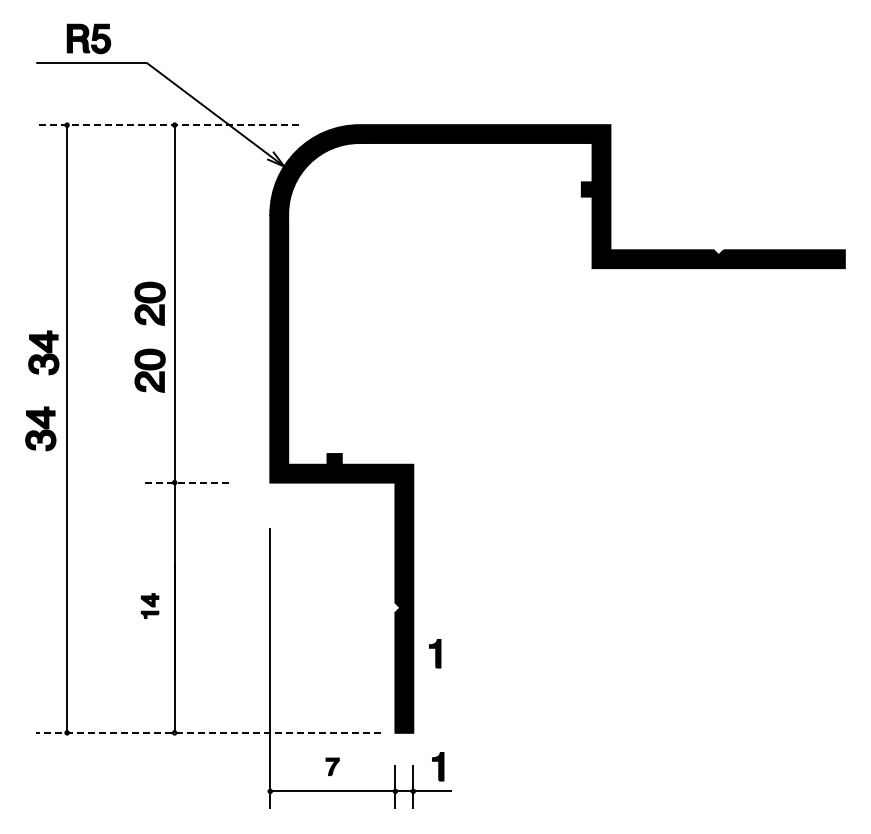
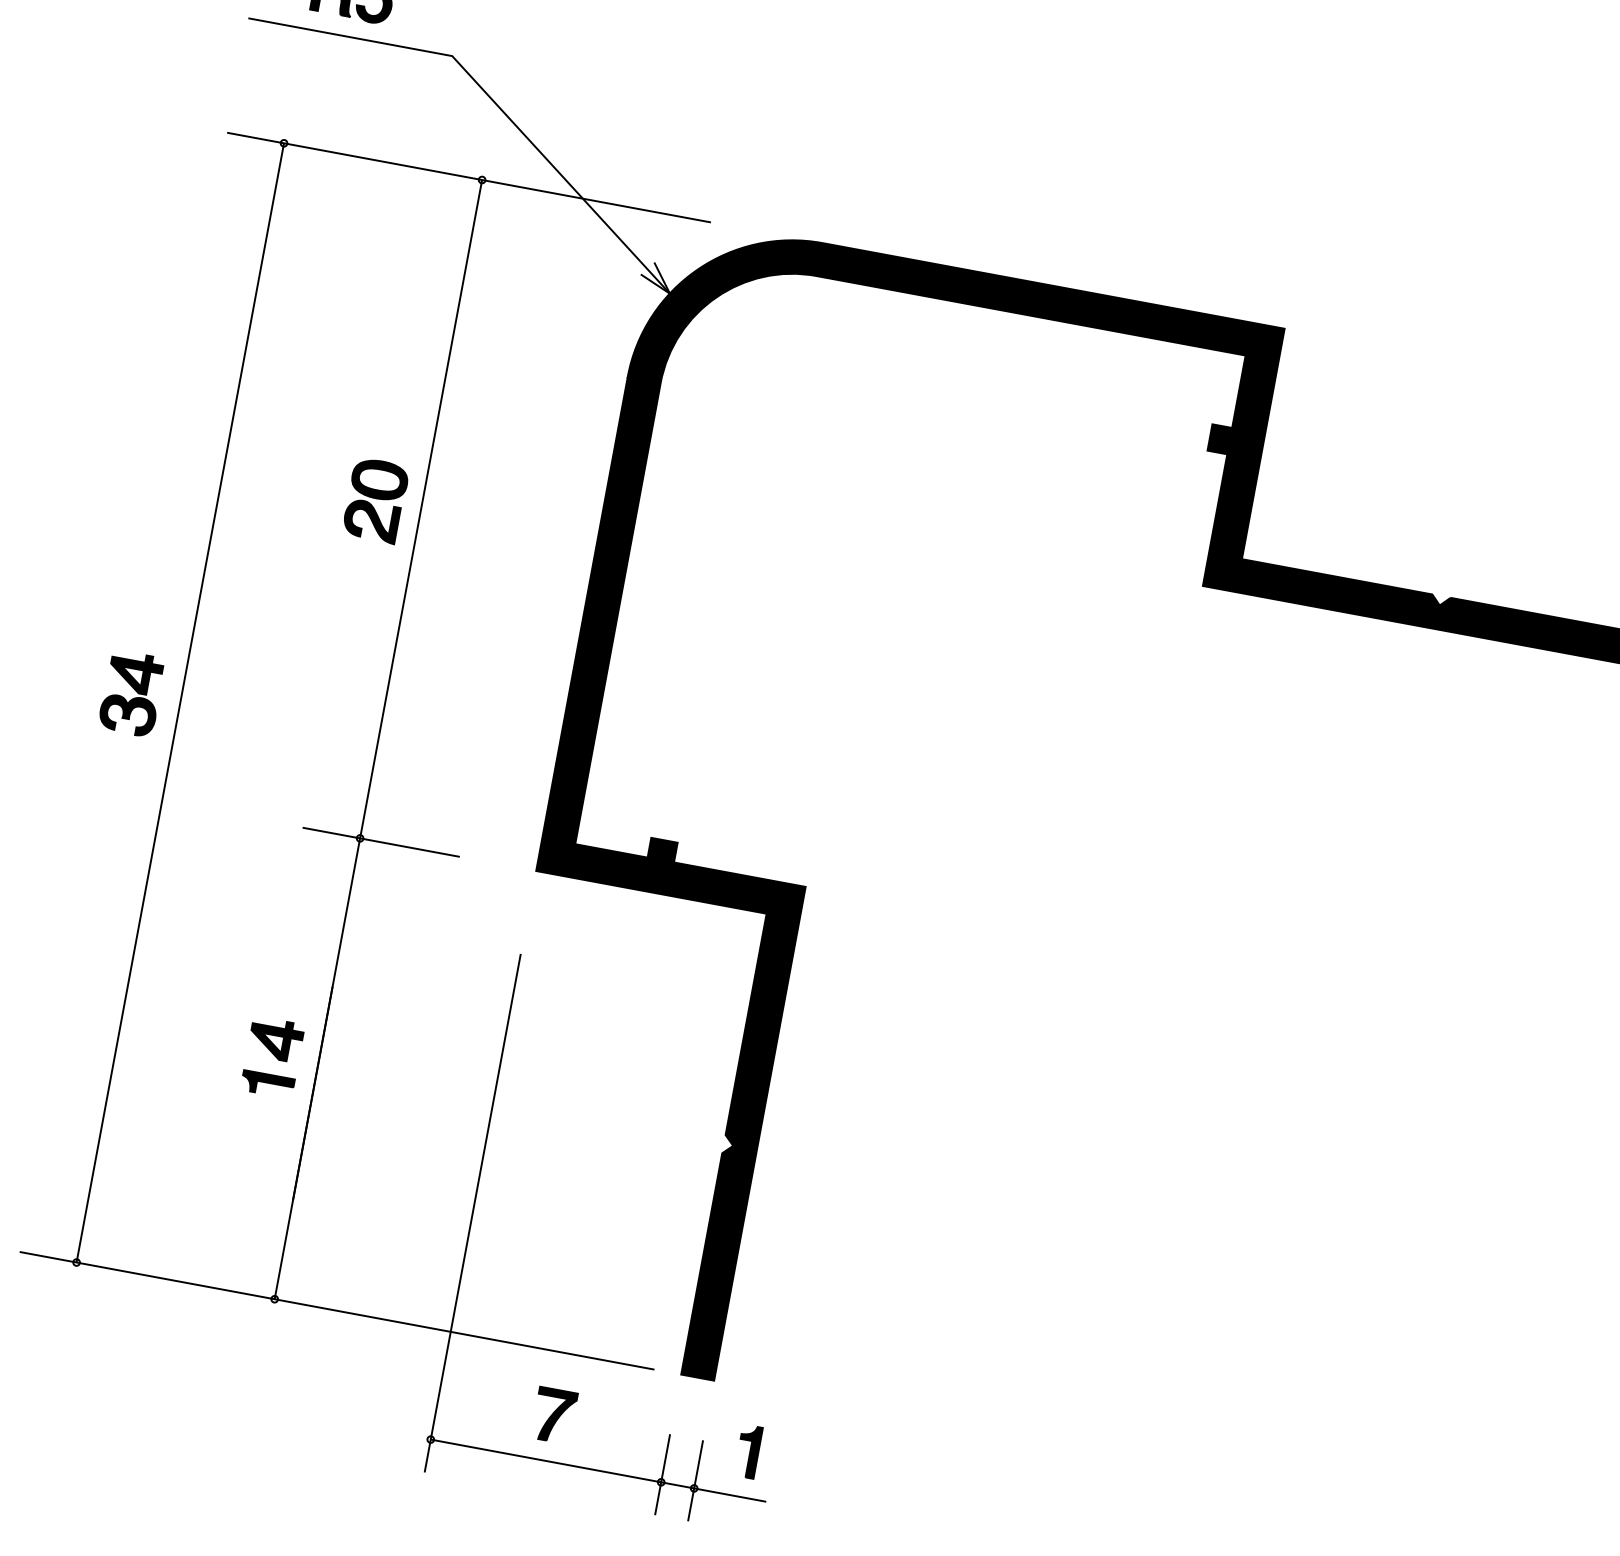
line: (167, 125) -> (468, 178), dashed -> solid
part: (43, 352) -> (162, 553), removed
part: (149, 370) -> (351, 623), removed
line: (186, 482) -> (381, 842), dashed -> solid
part: (149, 605) -> (271, 1056), size x1.67
part: (435, 653) -> (782, 1242), removed
line: (208, 732) -> (337, 1310), dashed -> solid
part: (332, 766) -> (553, 1415), size x1.67

